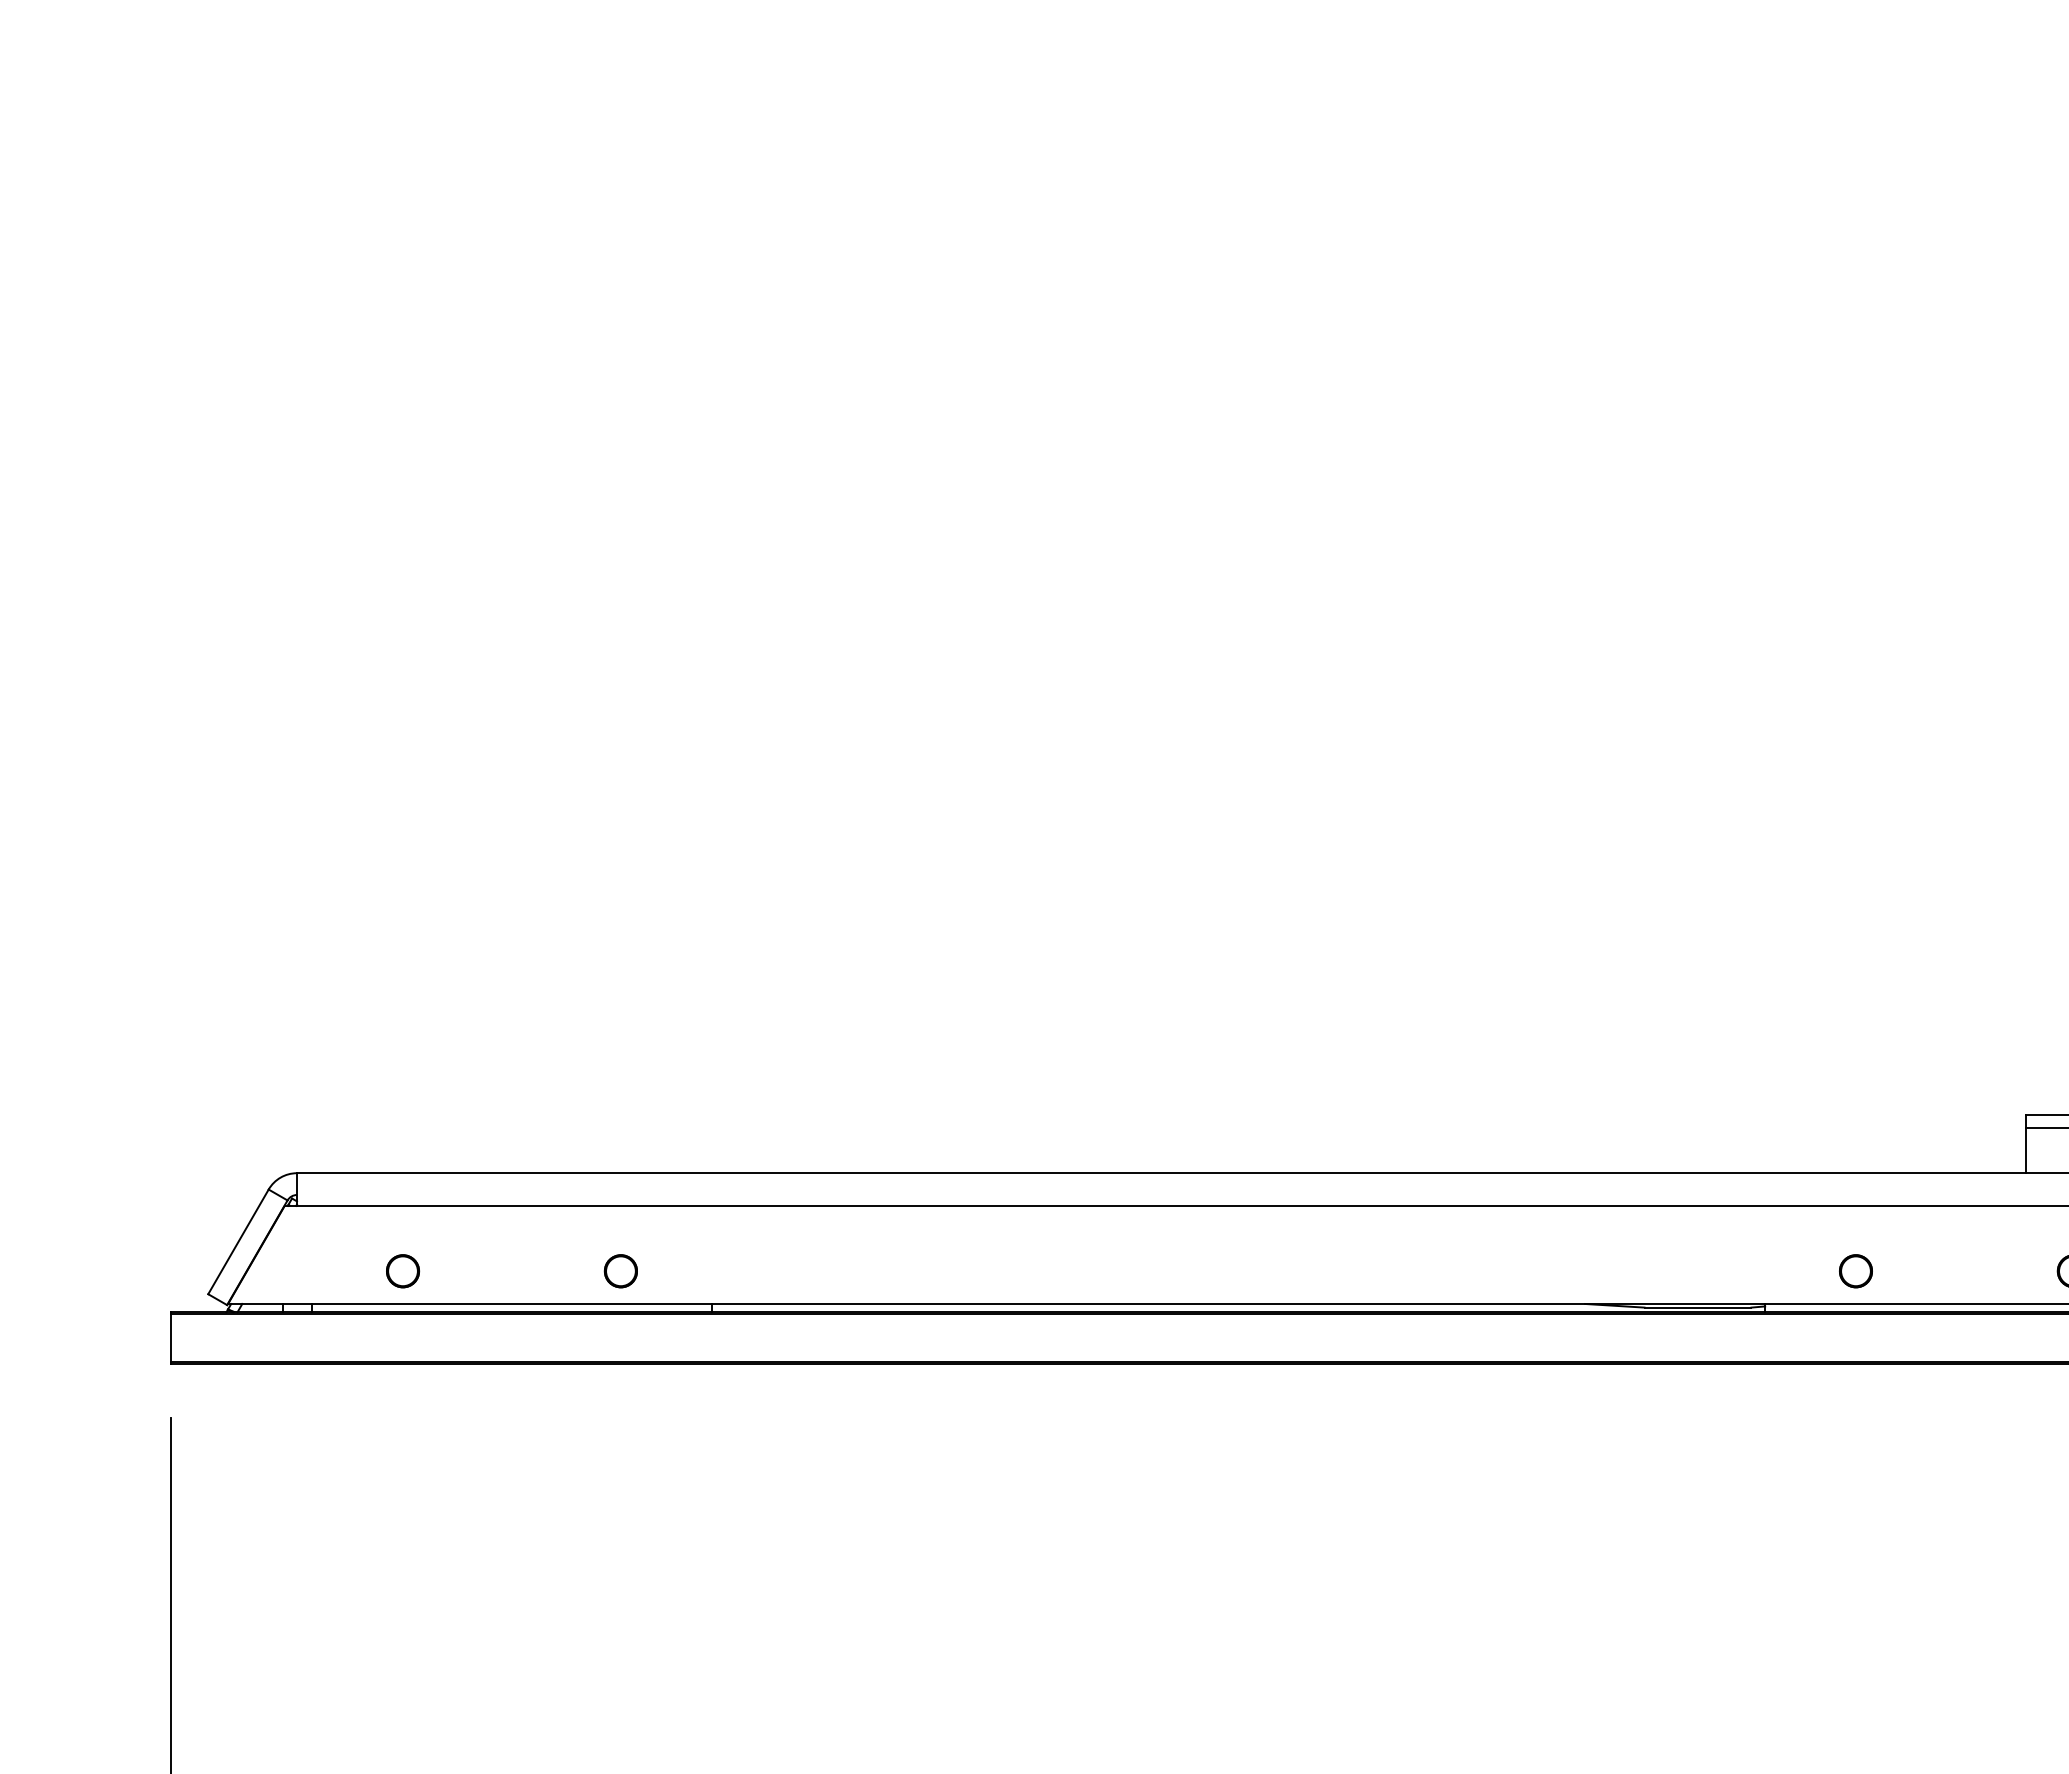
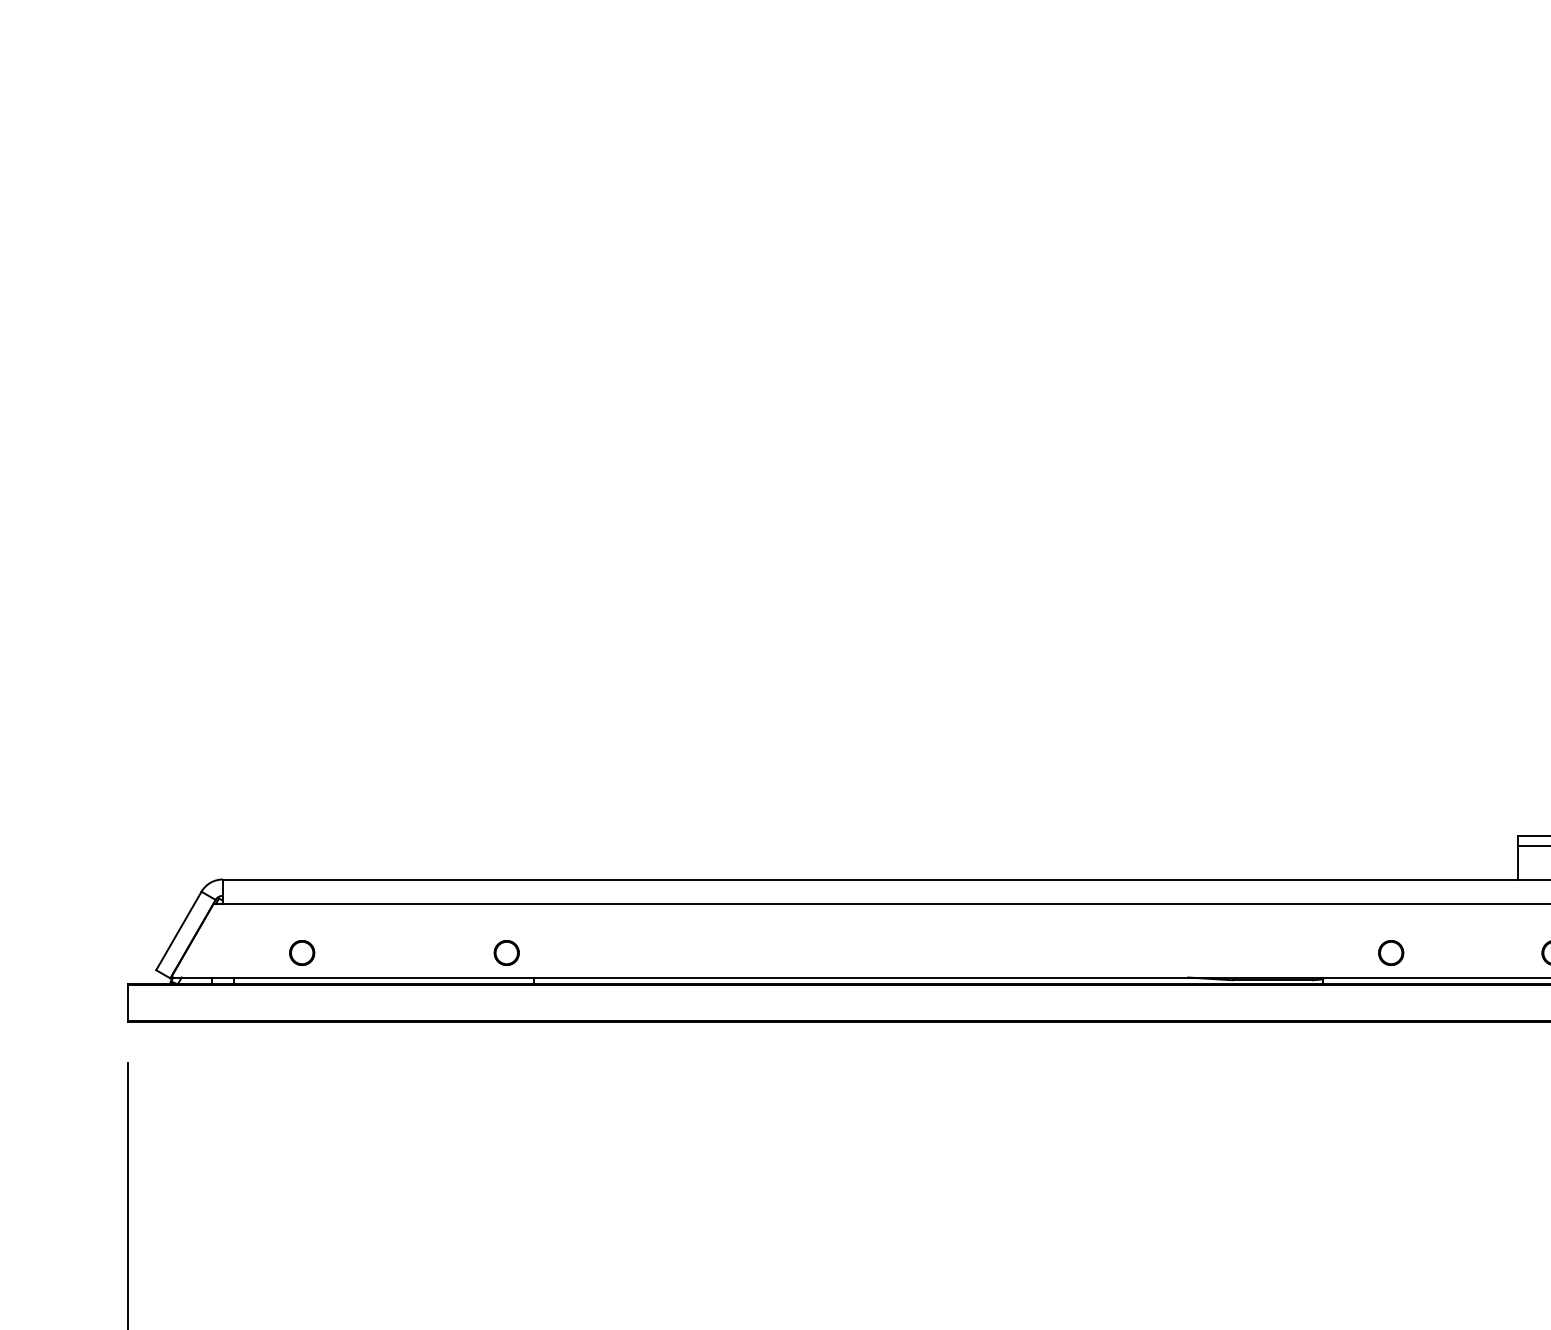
part: (620, 1271) -> (506, 953), moved

